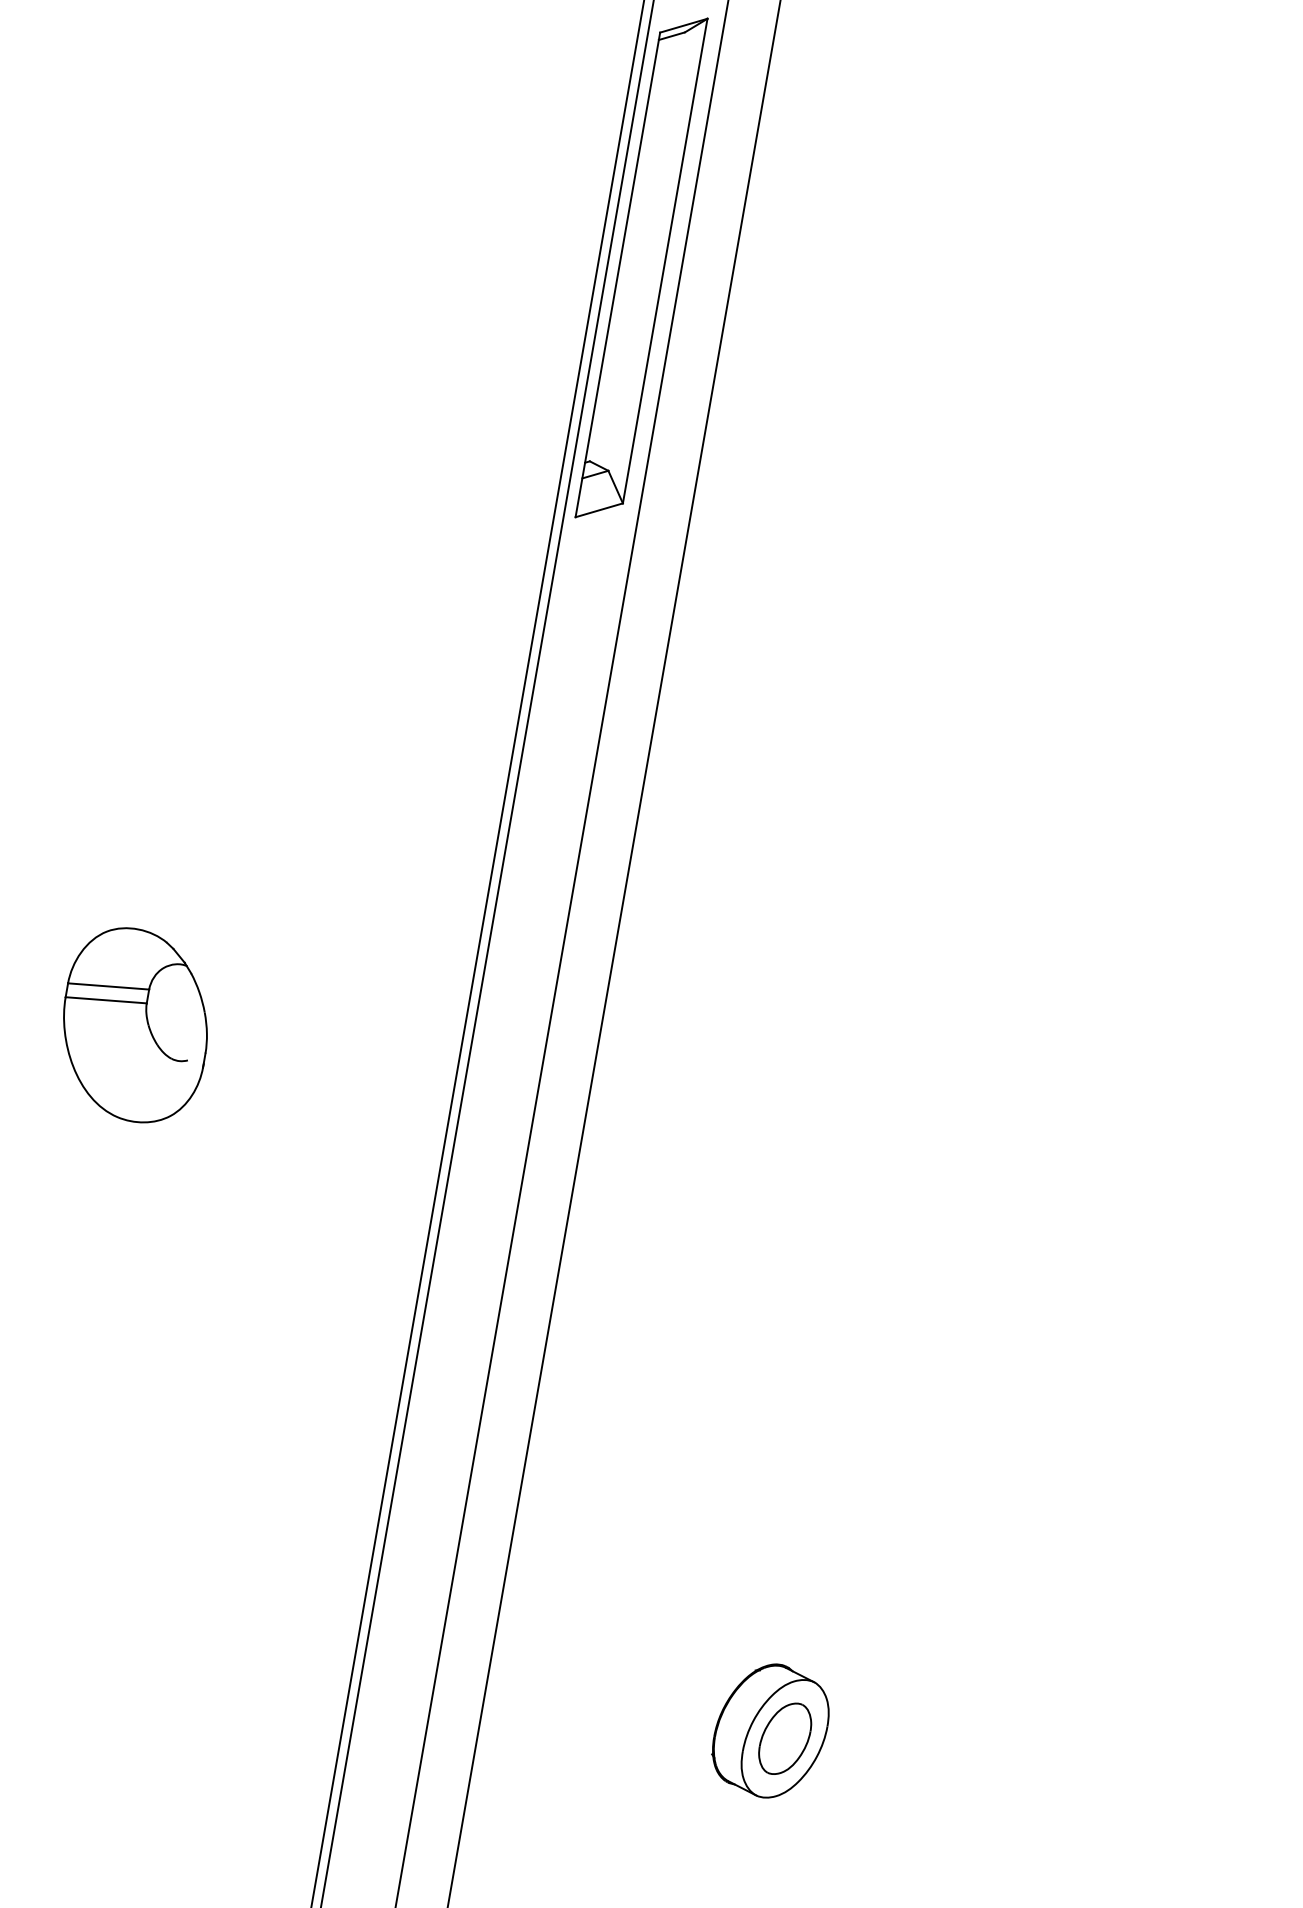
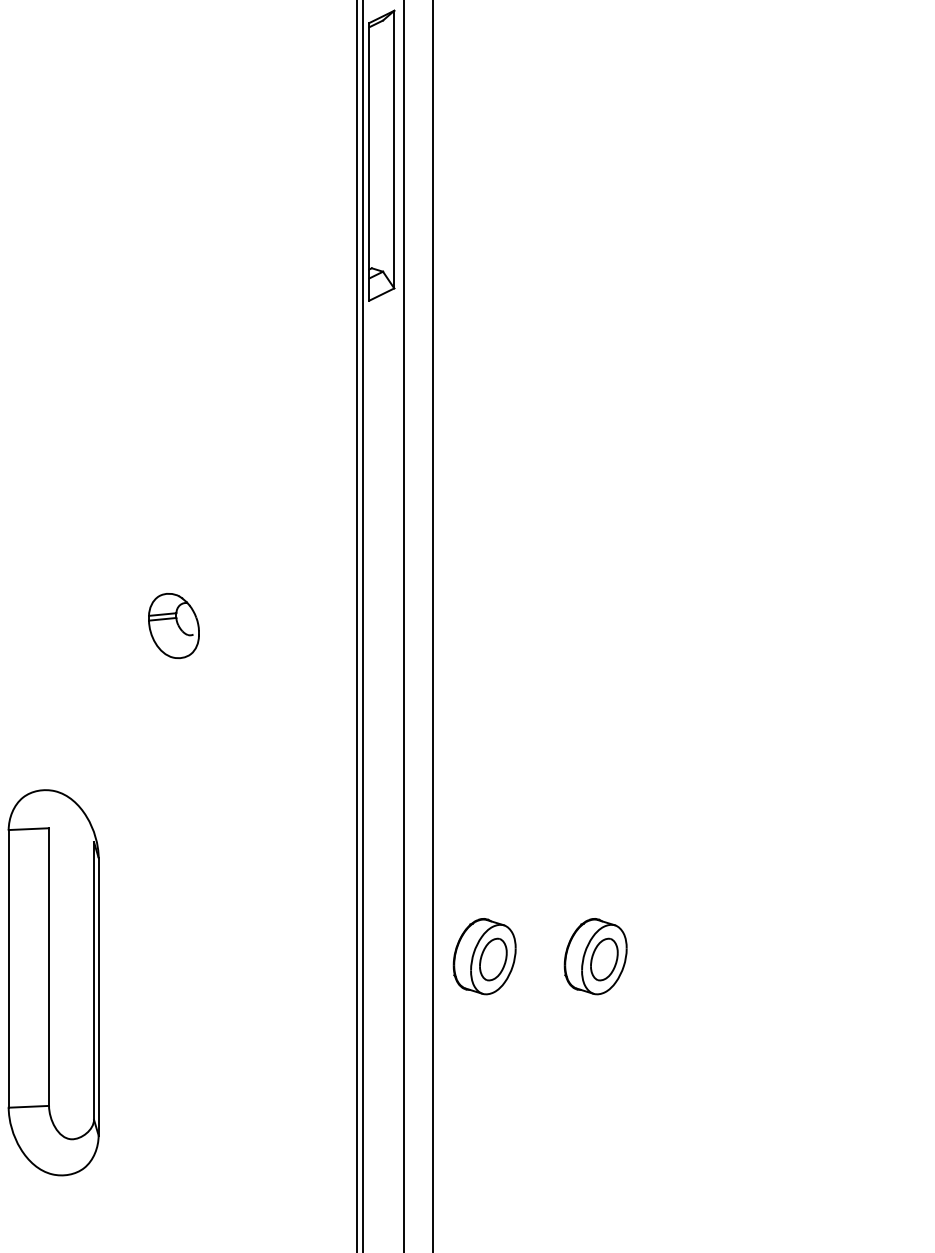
part: (134, 1024) -> (173, 625), size x0.6
part: (576, 1696) -> (484, 956), added

